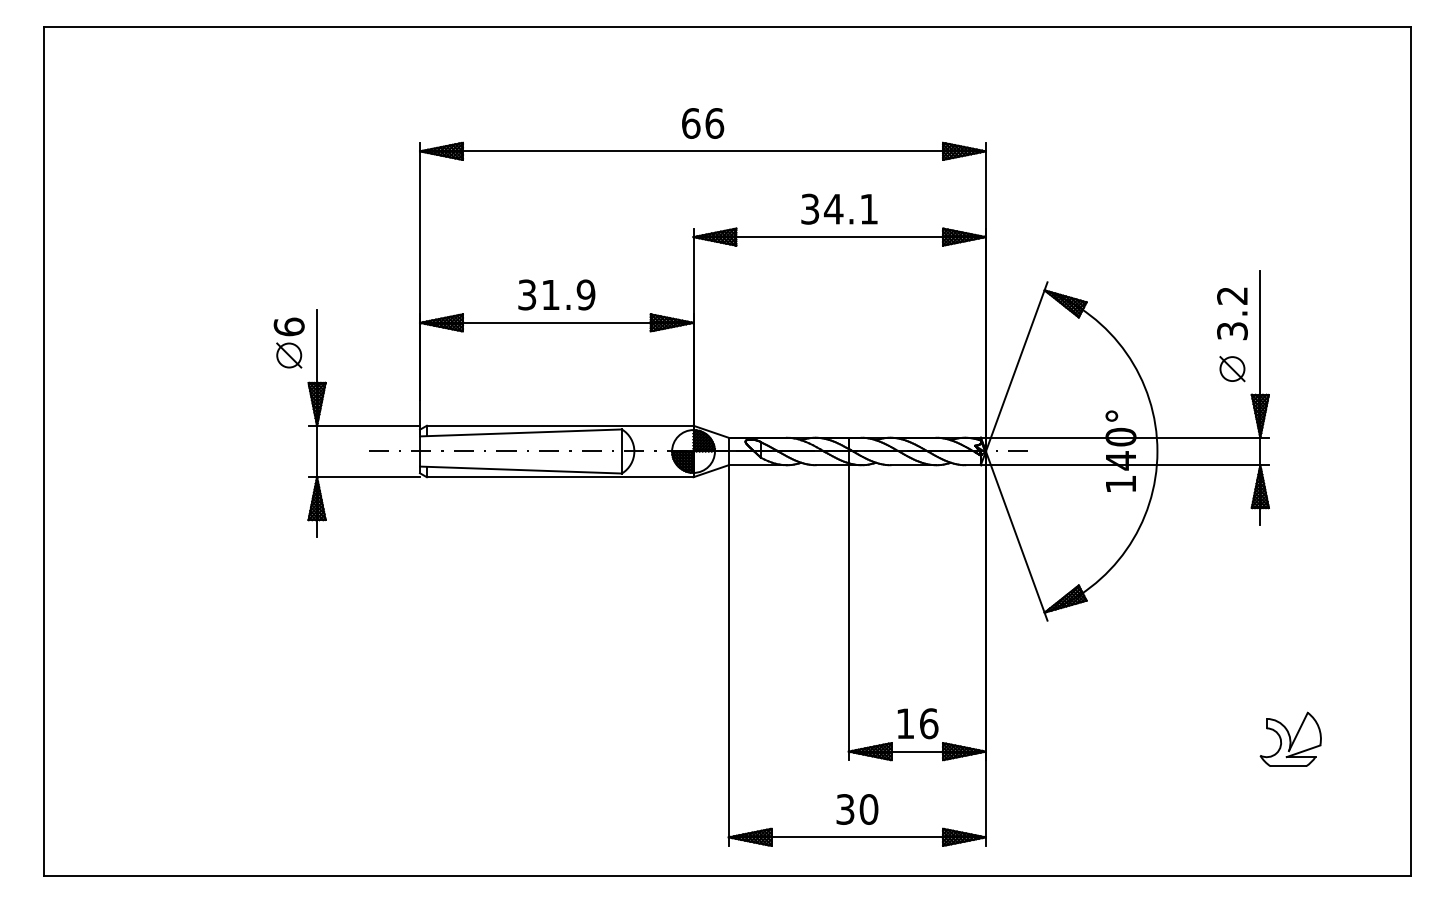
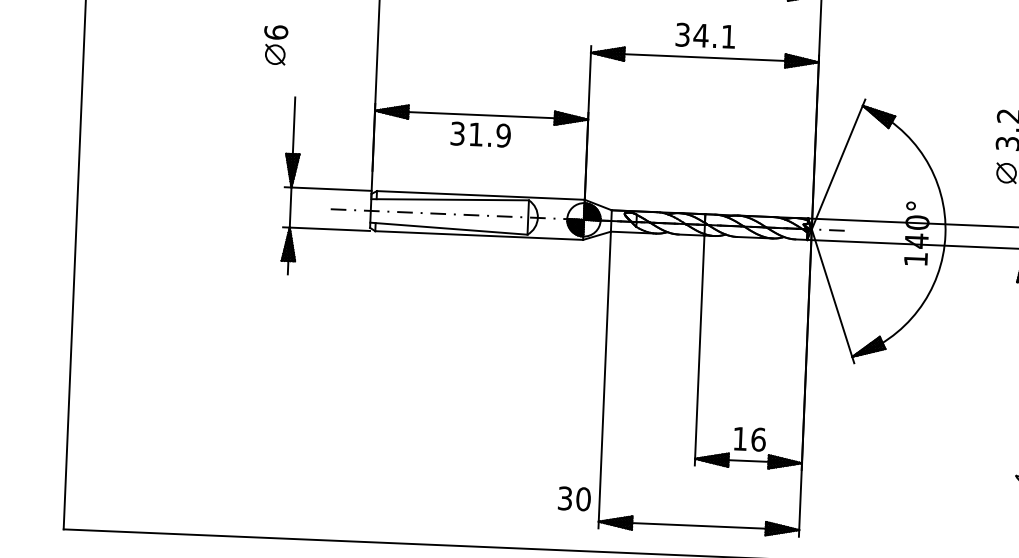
text: (556, 294) -> (480, 134), moved
part: (288, 342) -> (275, 44), moved
text: (857, 809) -> (574, 498), moved

